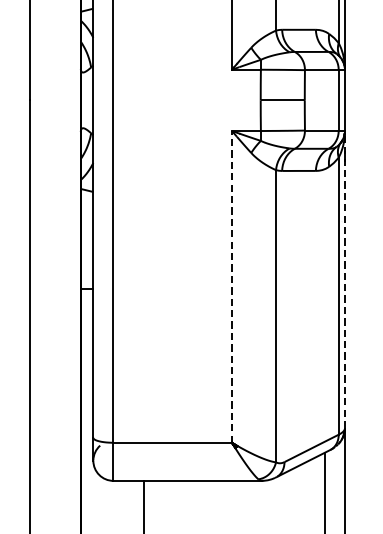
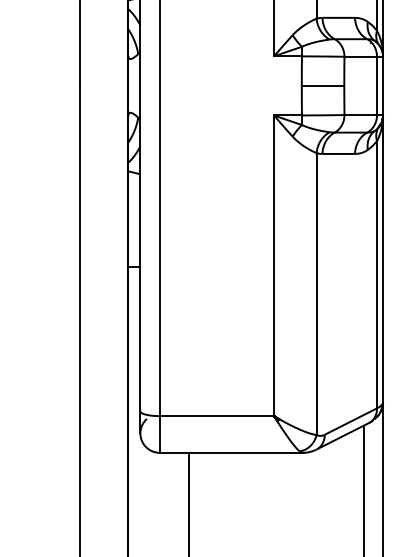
line: (345, 279) -> (383, 258), dashed -> solid
line: (232, 286) -> (274, 265), dashed -> solid

